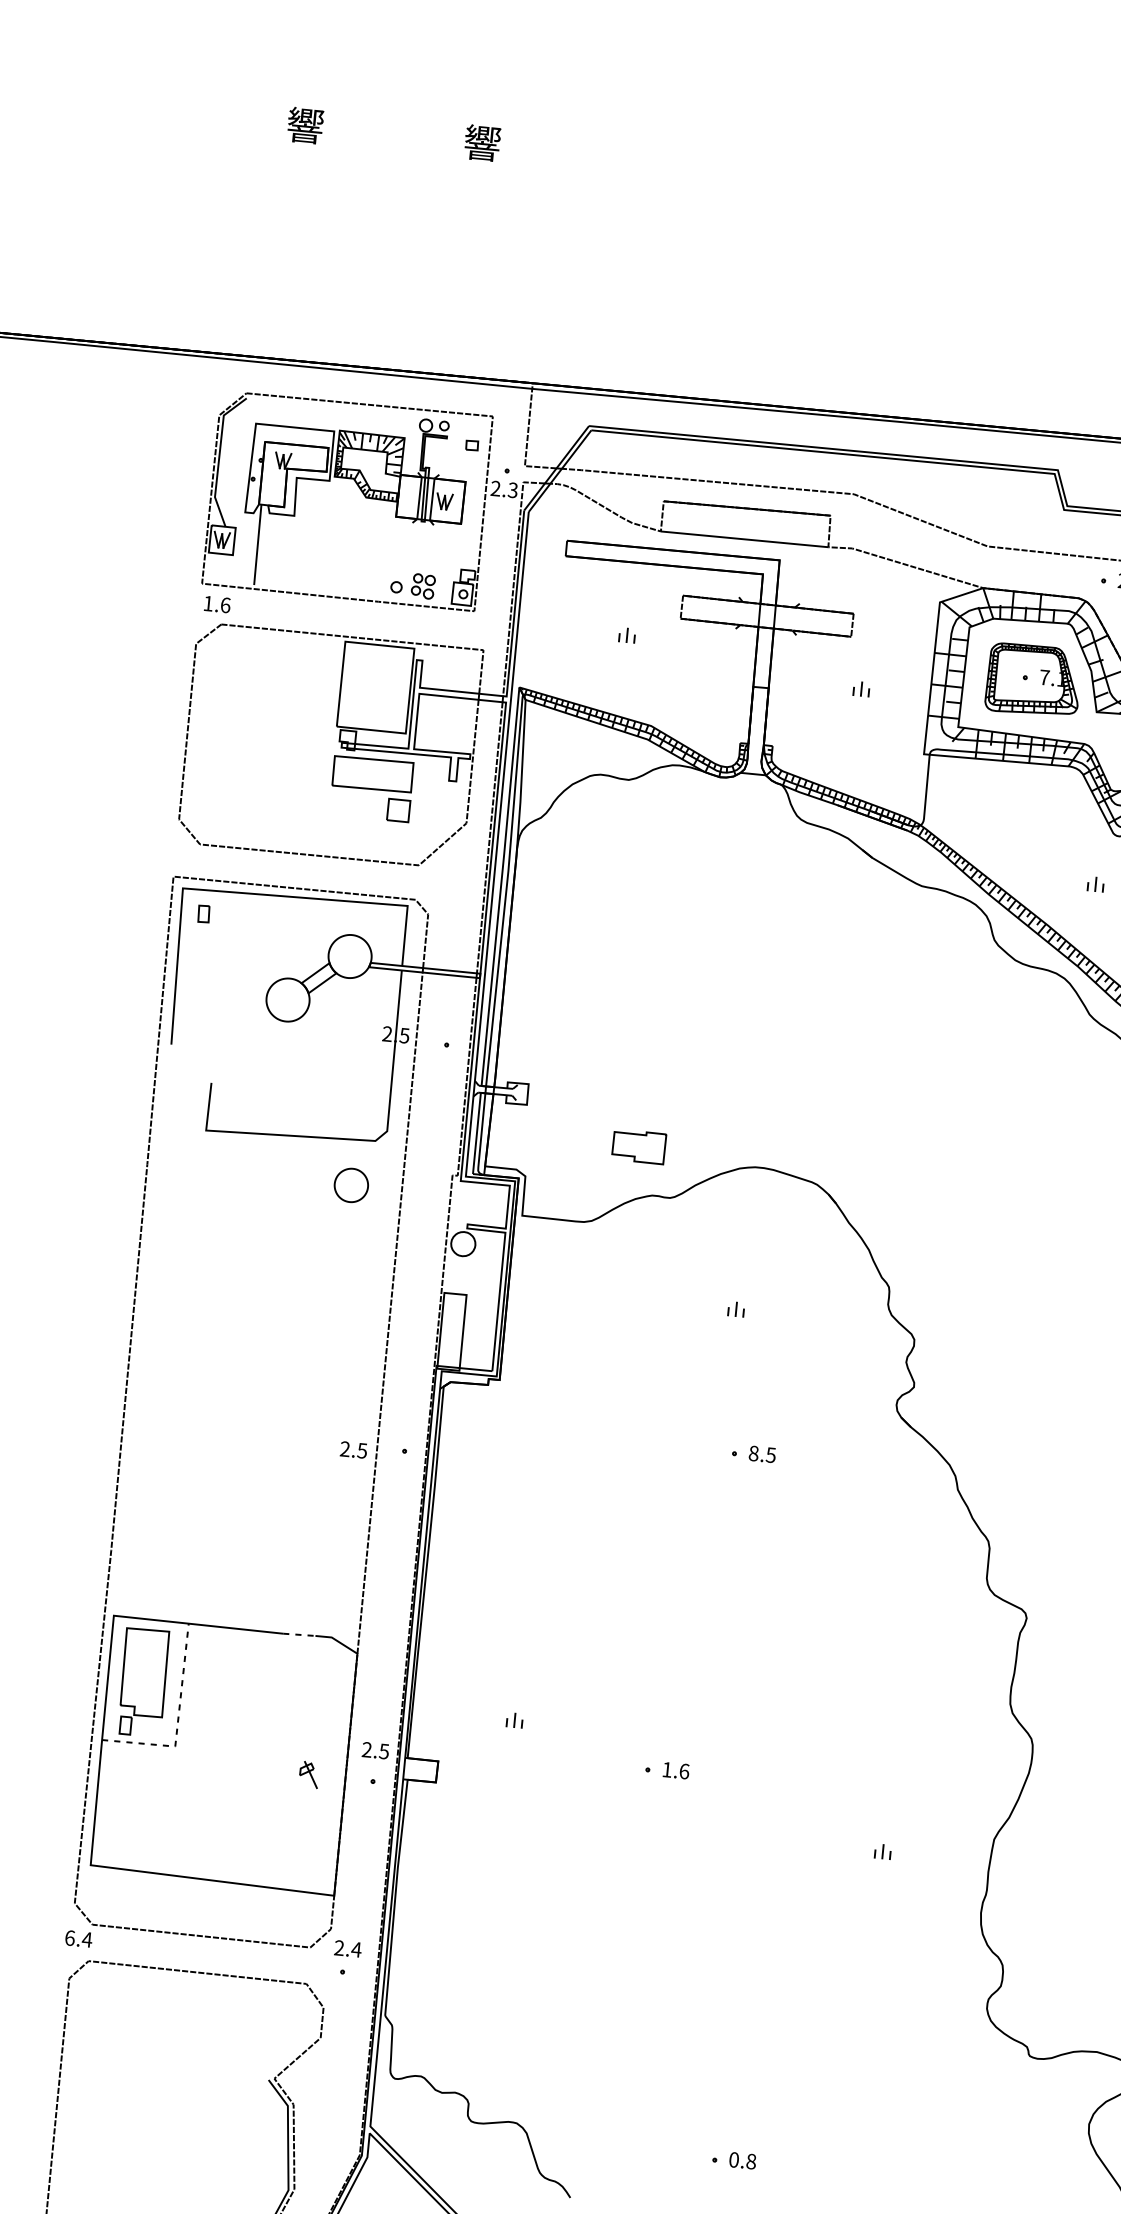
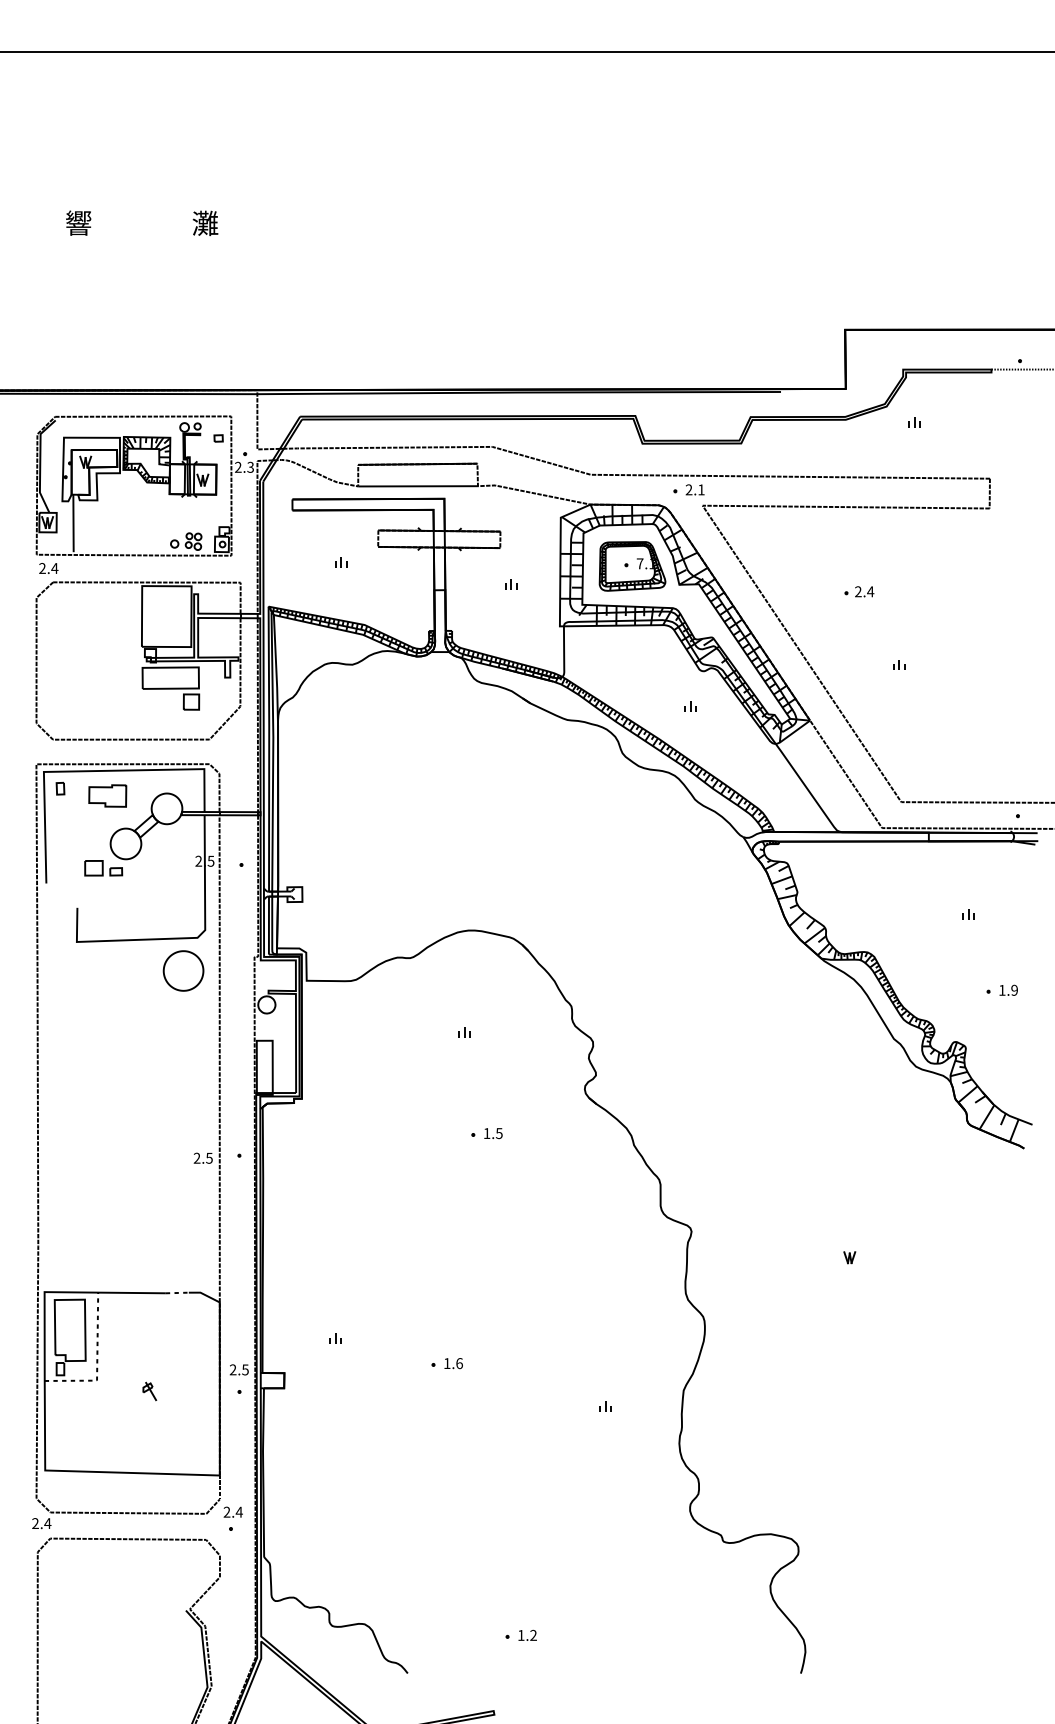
text: (482, 143) -> (205, 223), 響 -> 灘
text: (216, 604) -> (48, 568), 1.6 -> 2.4
part: (253, 1031) -> (103, 868), added
part: (638, 1146) -> (107, 795), moved
part: (351, 1184) -> (183, 970), size x1.67
text: (753, 1453) -> (486, 1133), 8.5 -> 1.5
part: (308, 1774) -> (149, 1391), moved
text: (70, 1938) -> (35, 1523), 6.4 -> 2.4
text: (742, 2159) -> (527, 1634), 0.8 -> 1.2

